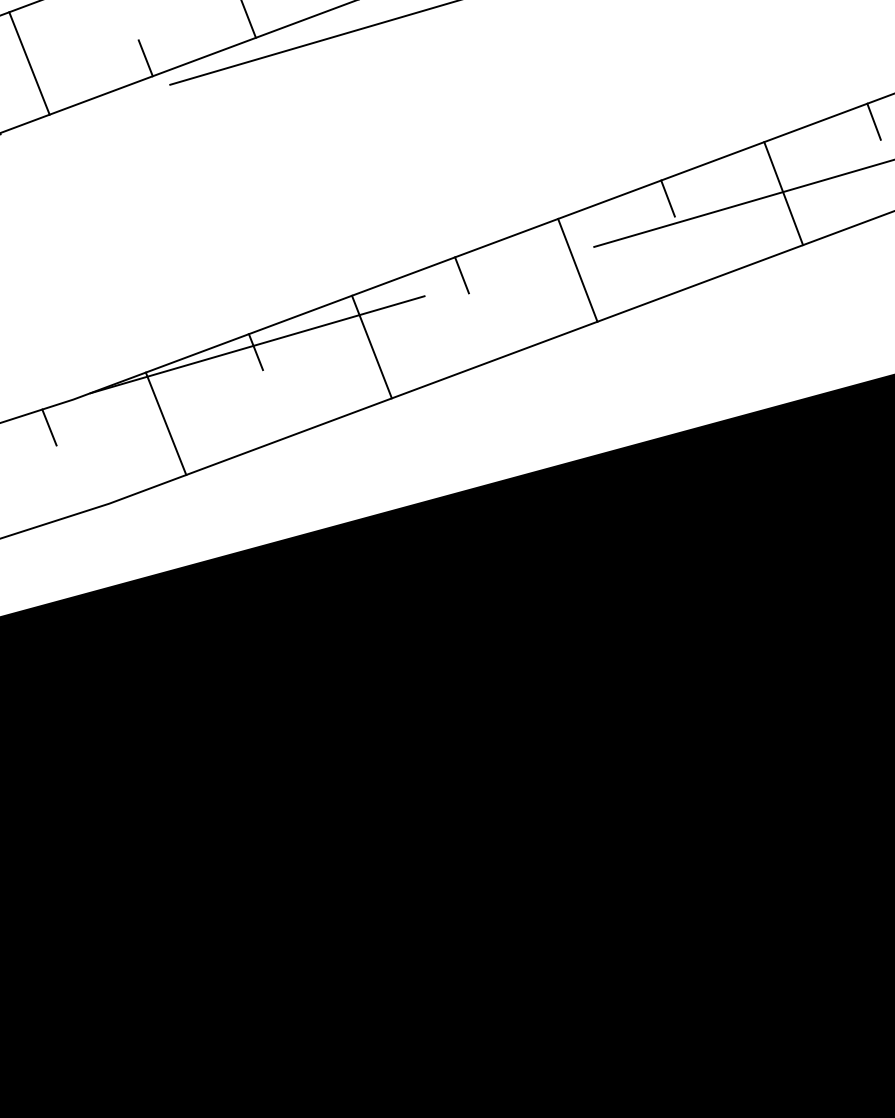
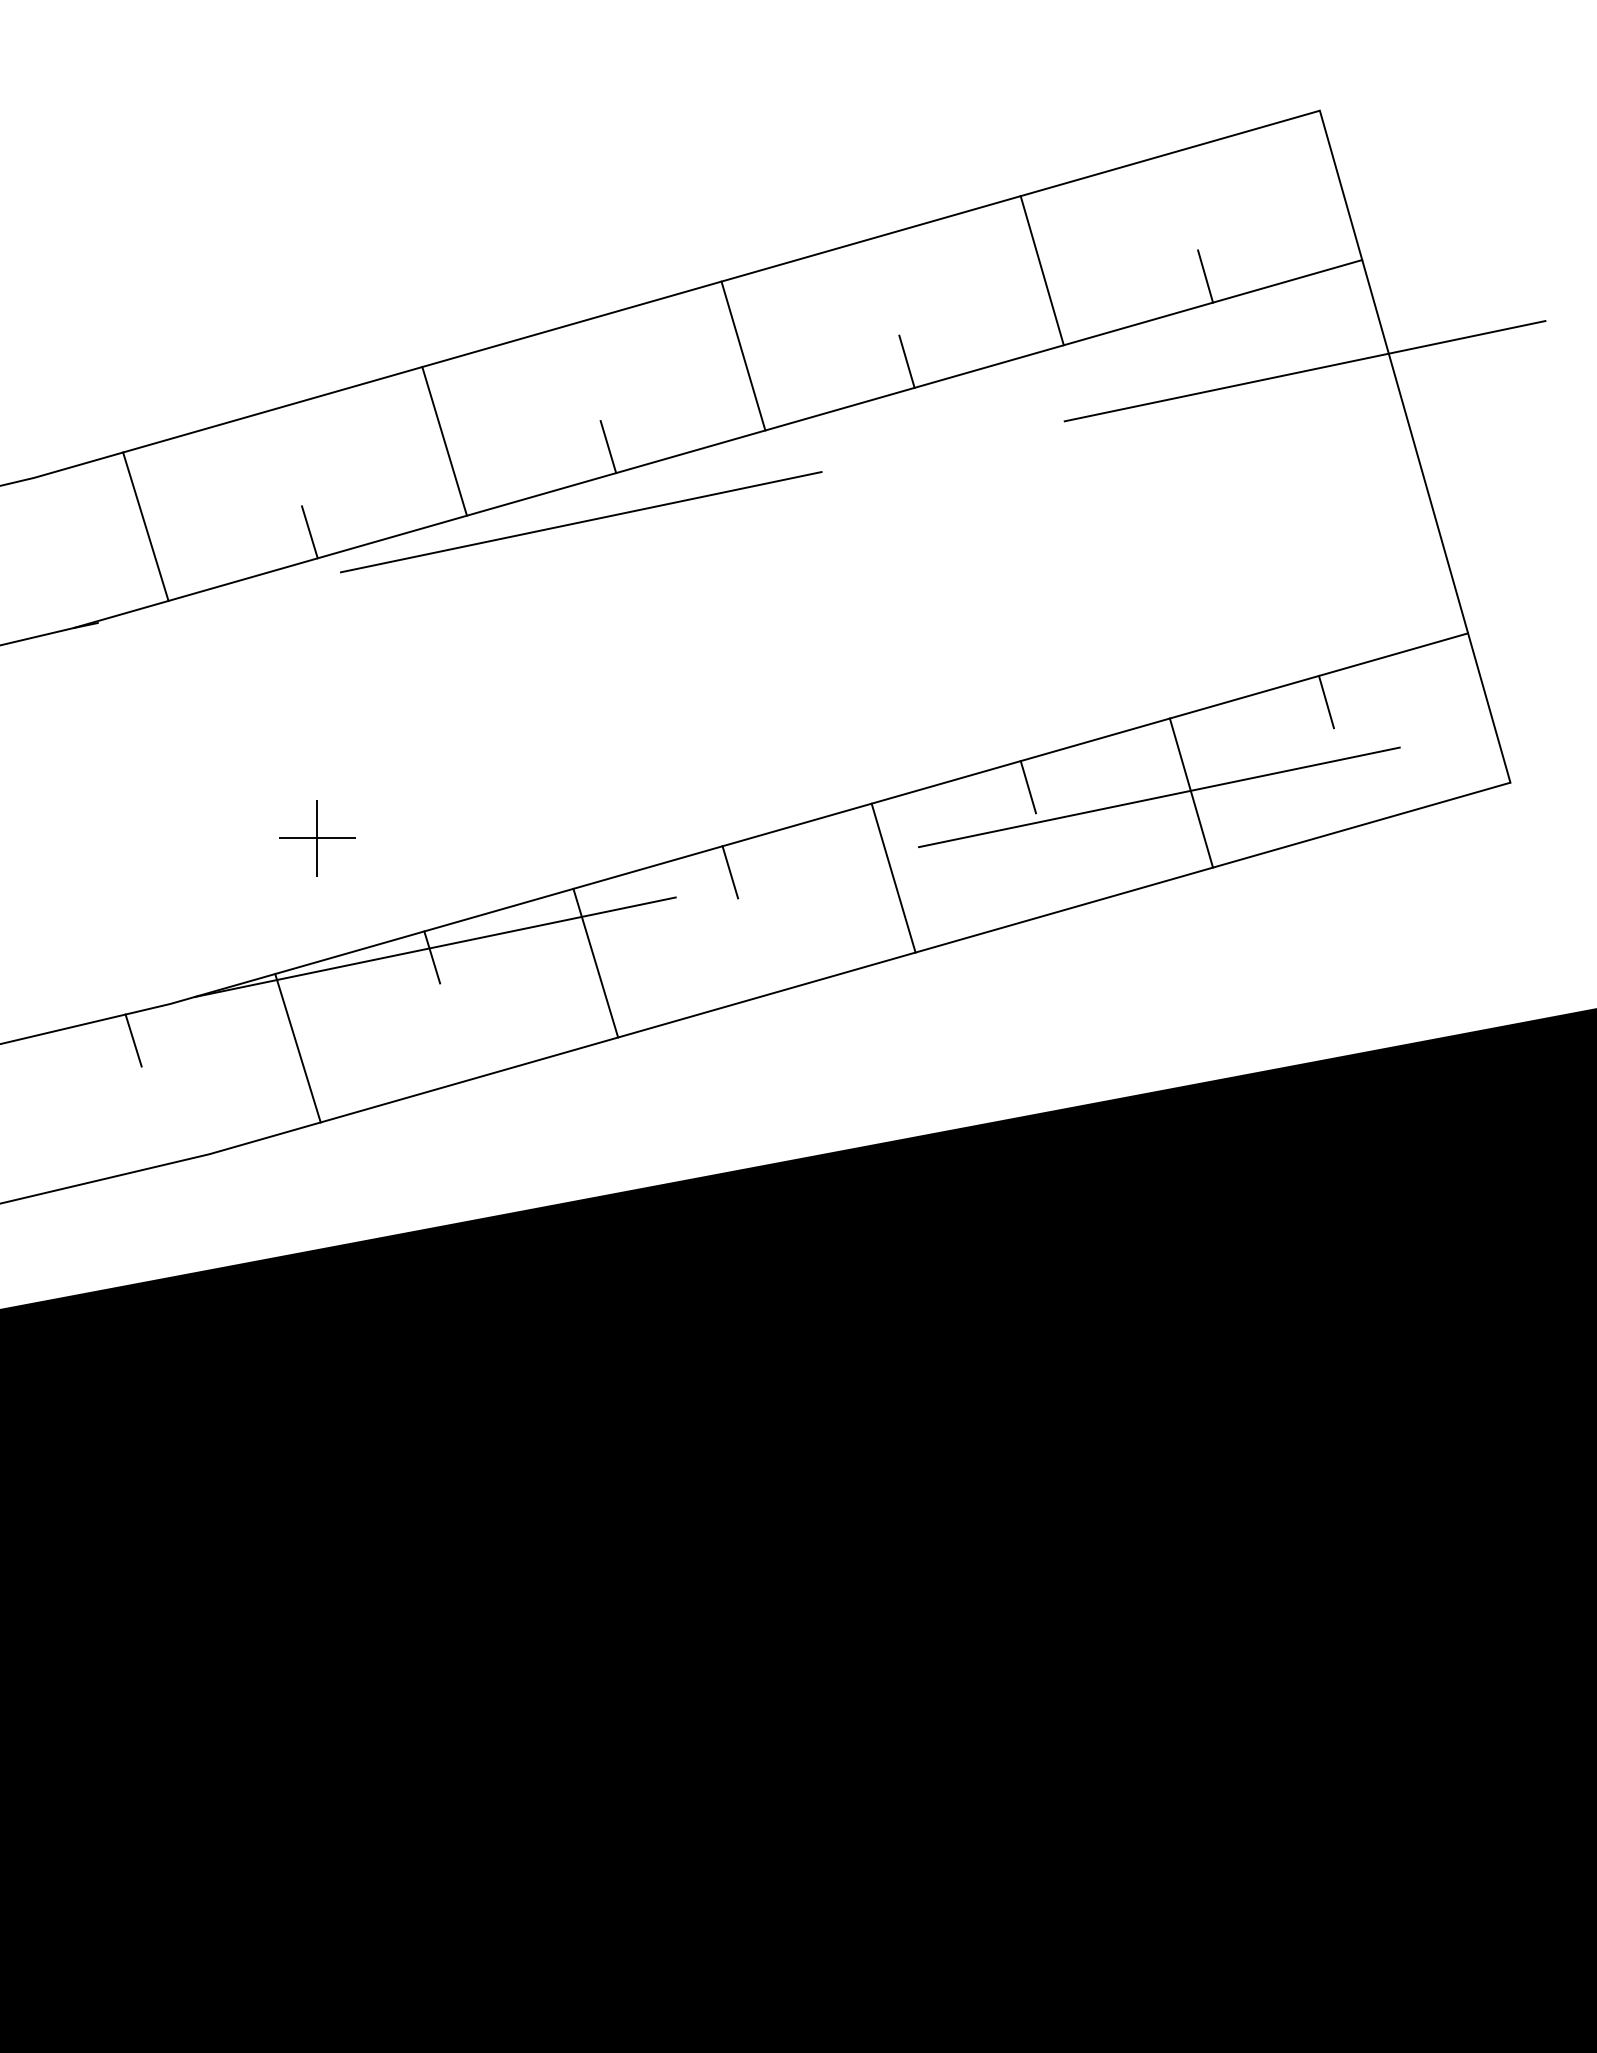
part: (168, 274) -> (317, 838), added

